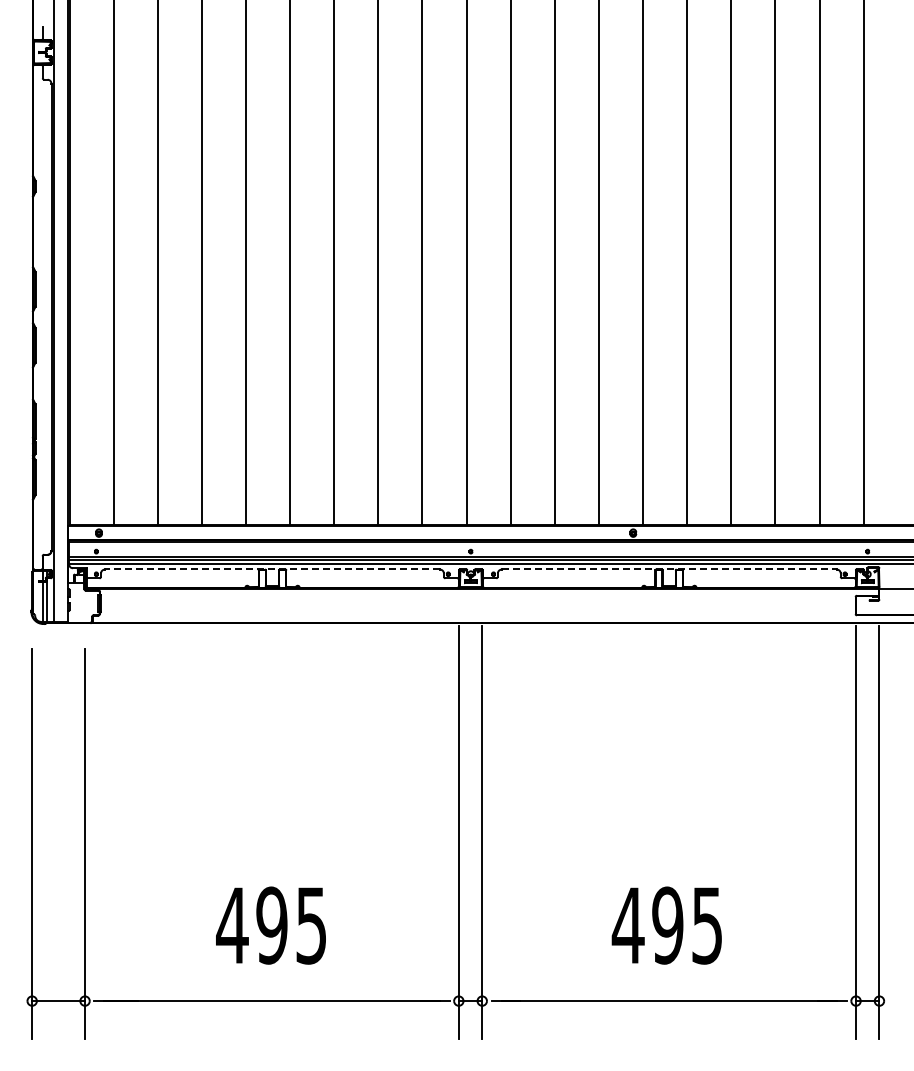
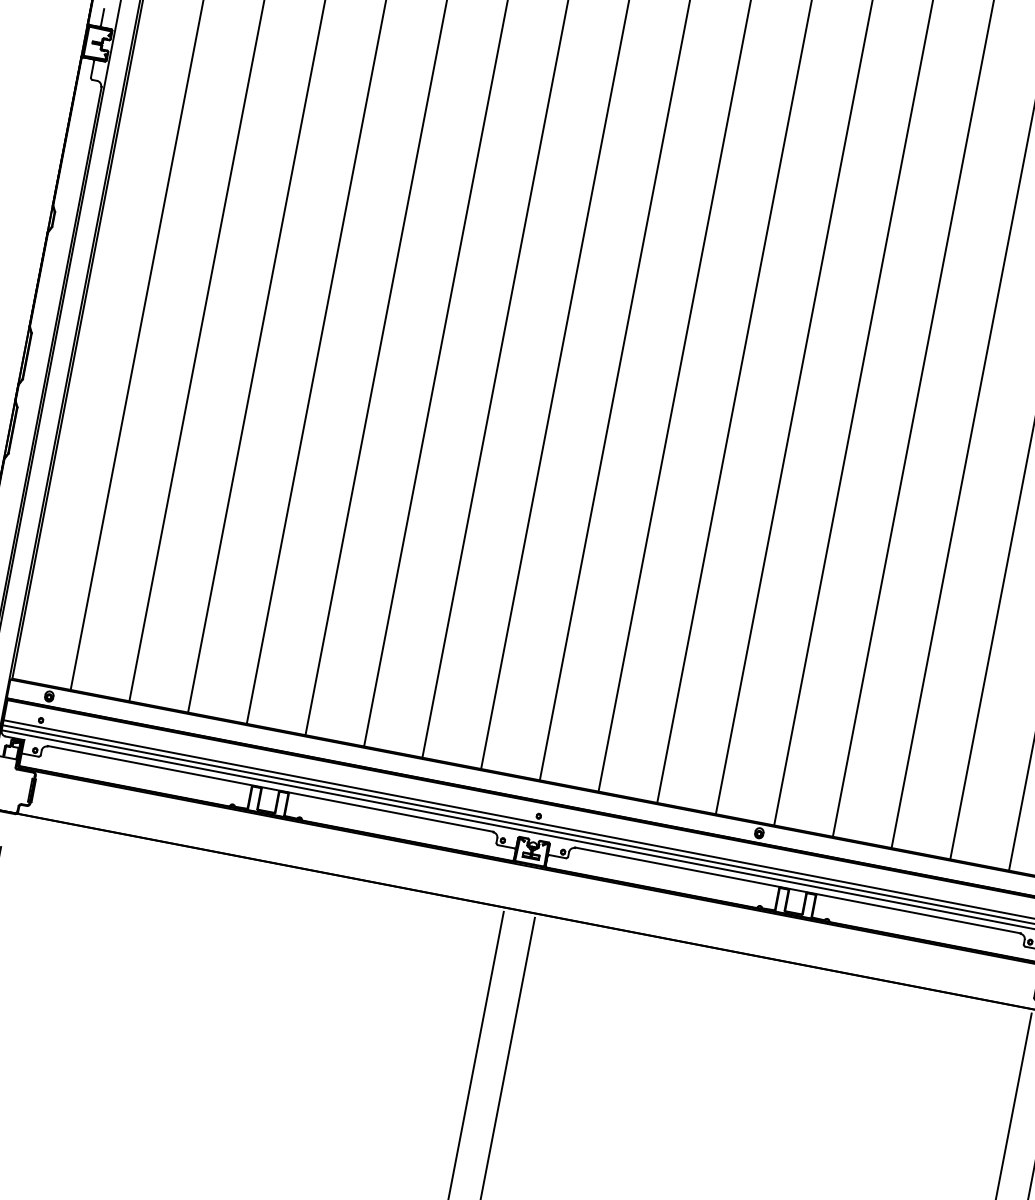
line: (272, 569) -> (270, 789), dashed -> solid
line: (669, 569) -> (798, 890), dashed -> solid

